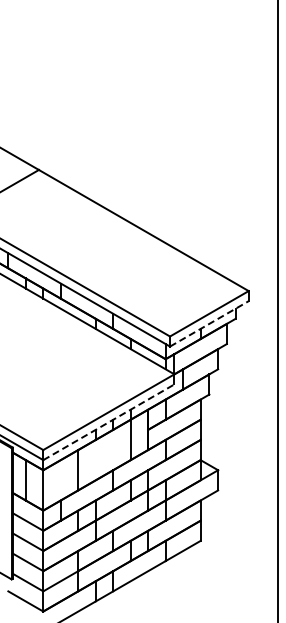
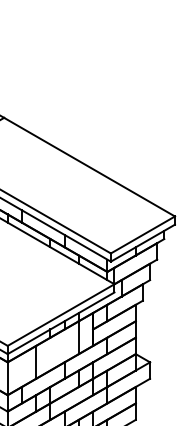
line: (209, 323) -> (143, 242), dashed -> solid
line: (108, 422) -> (60, 323), dashed -> solid

